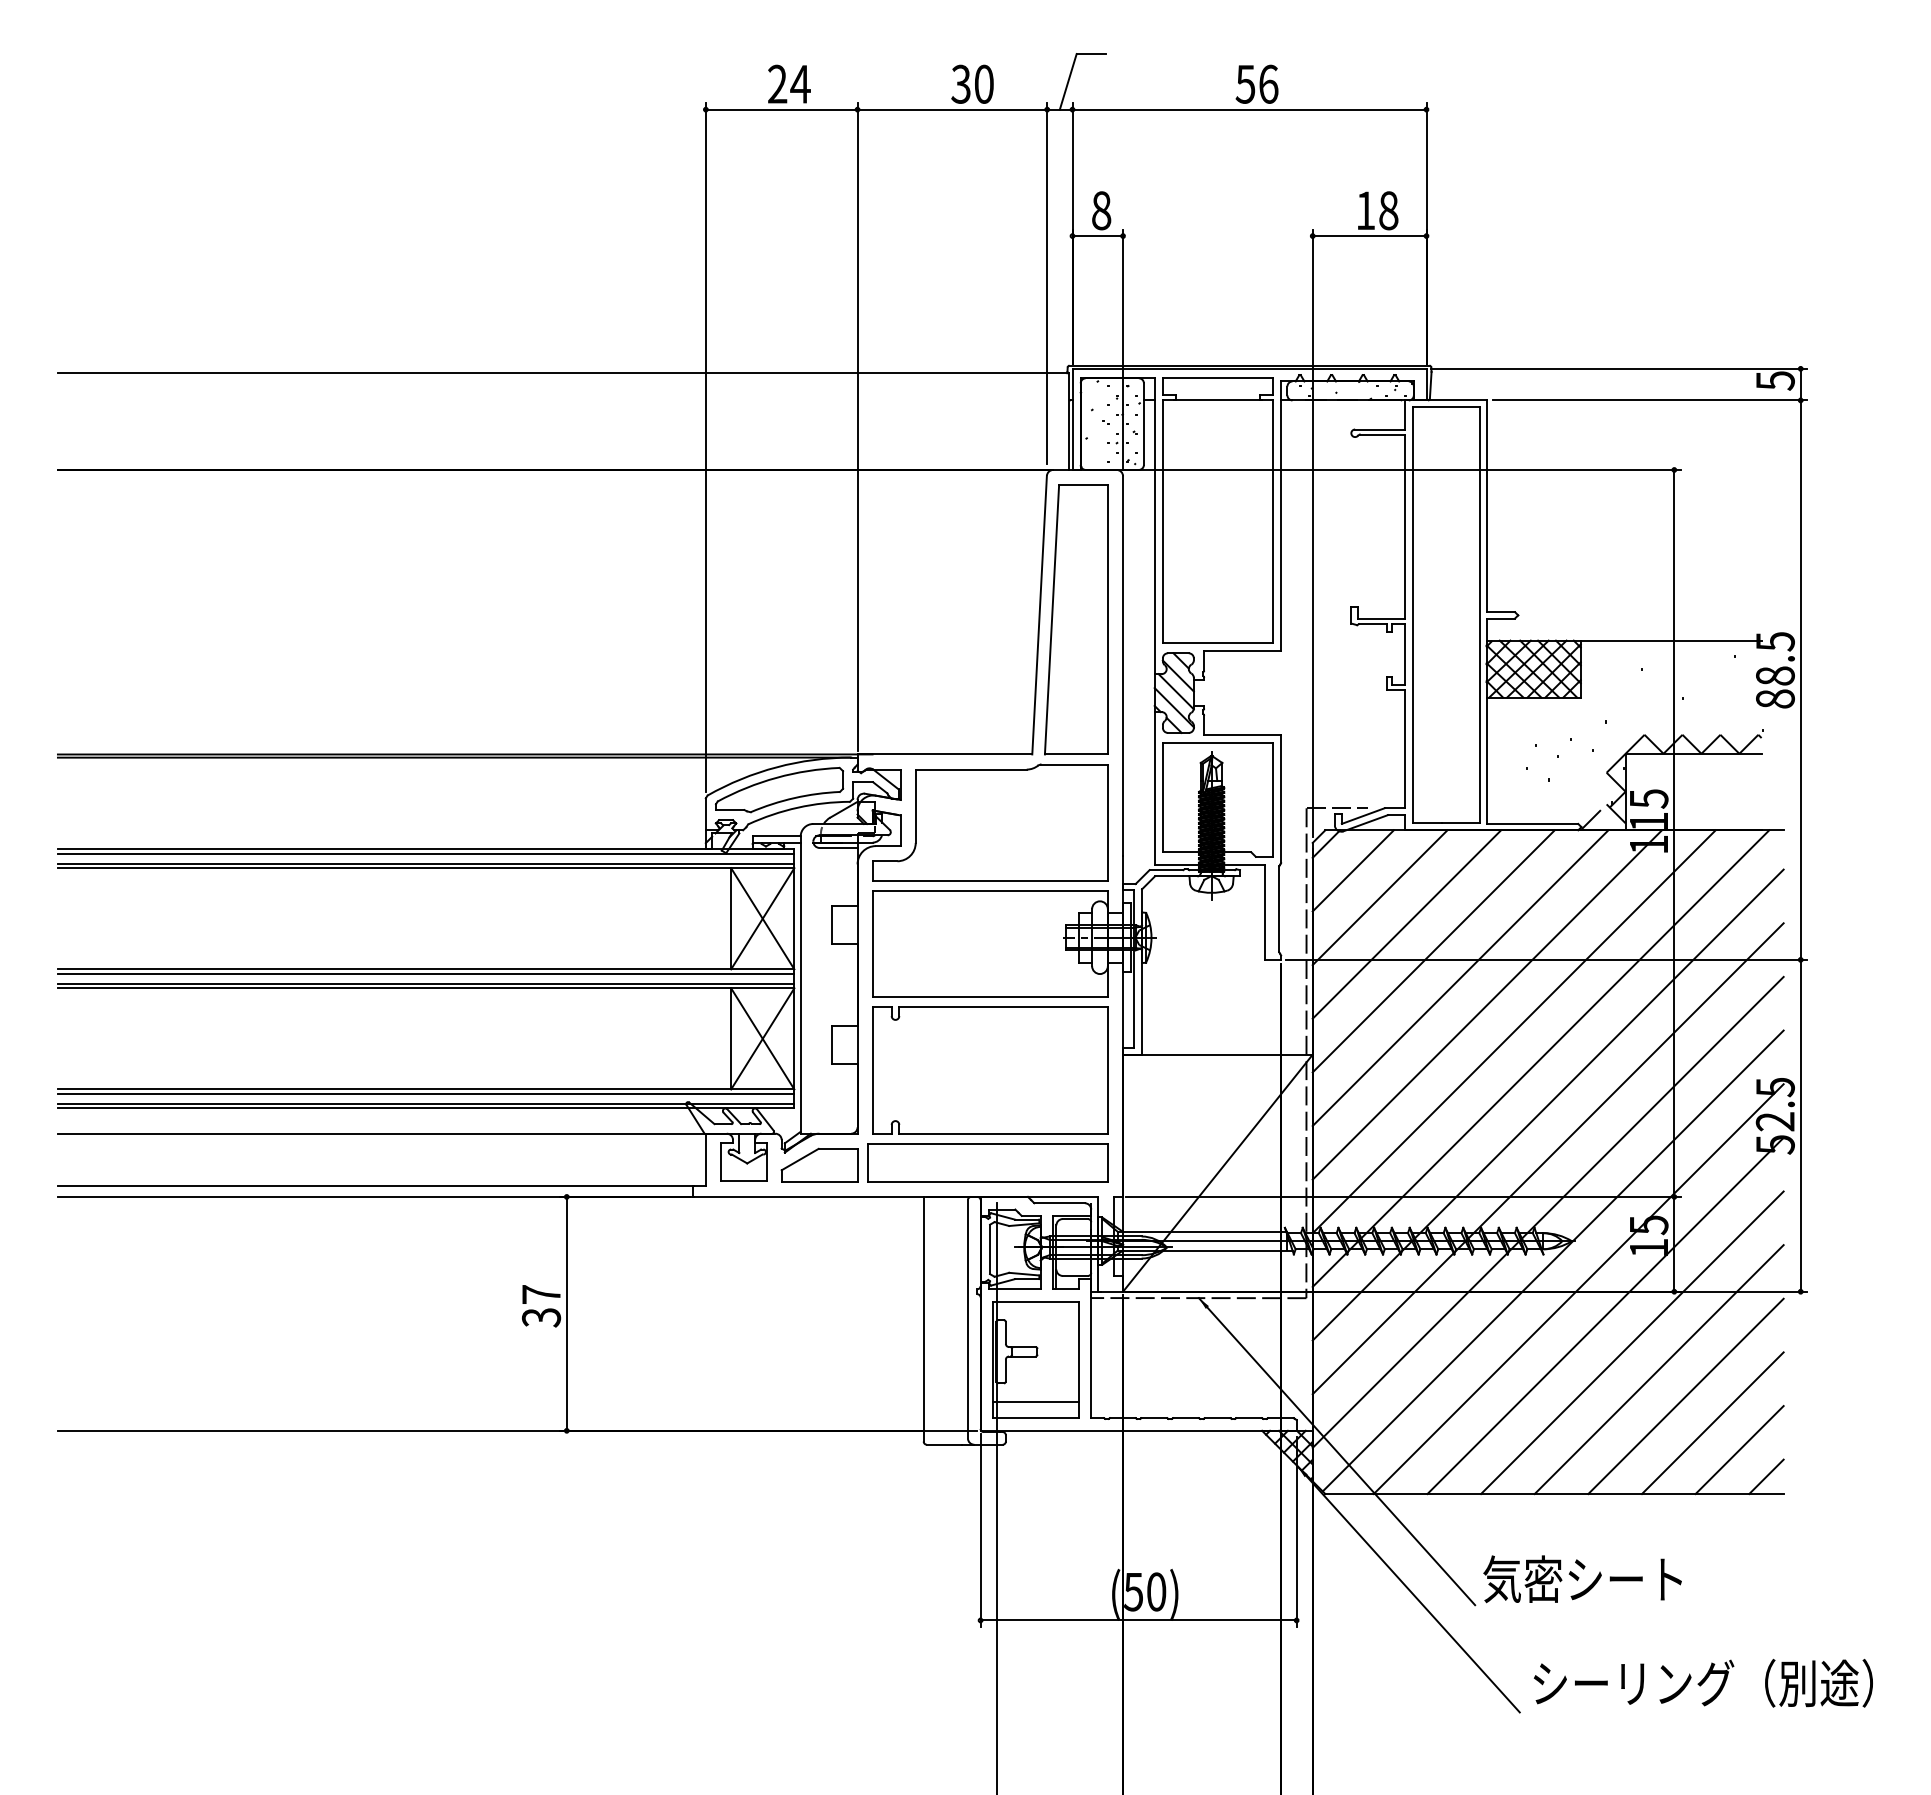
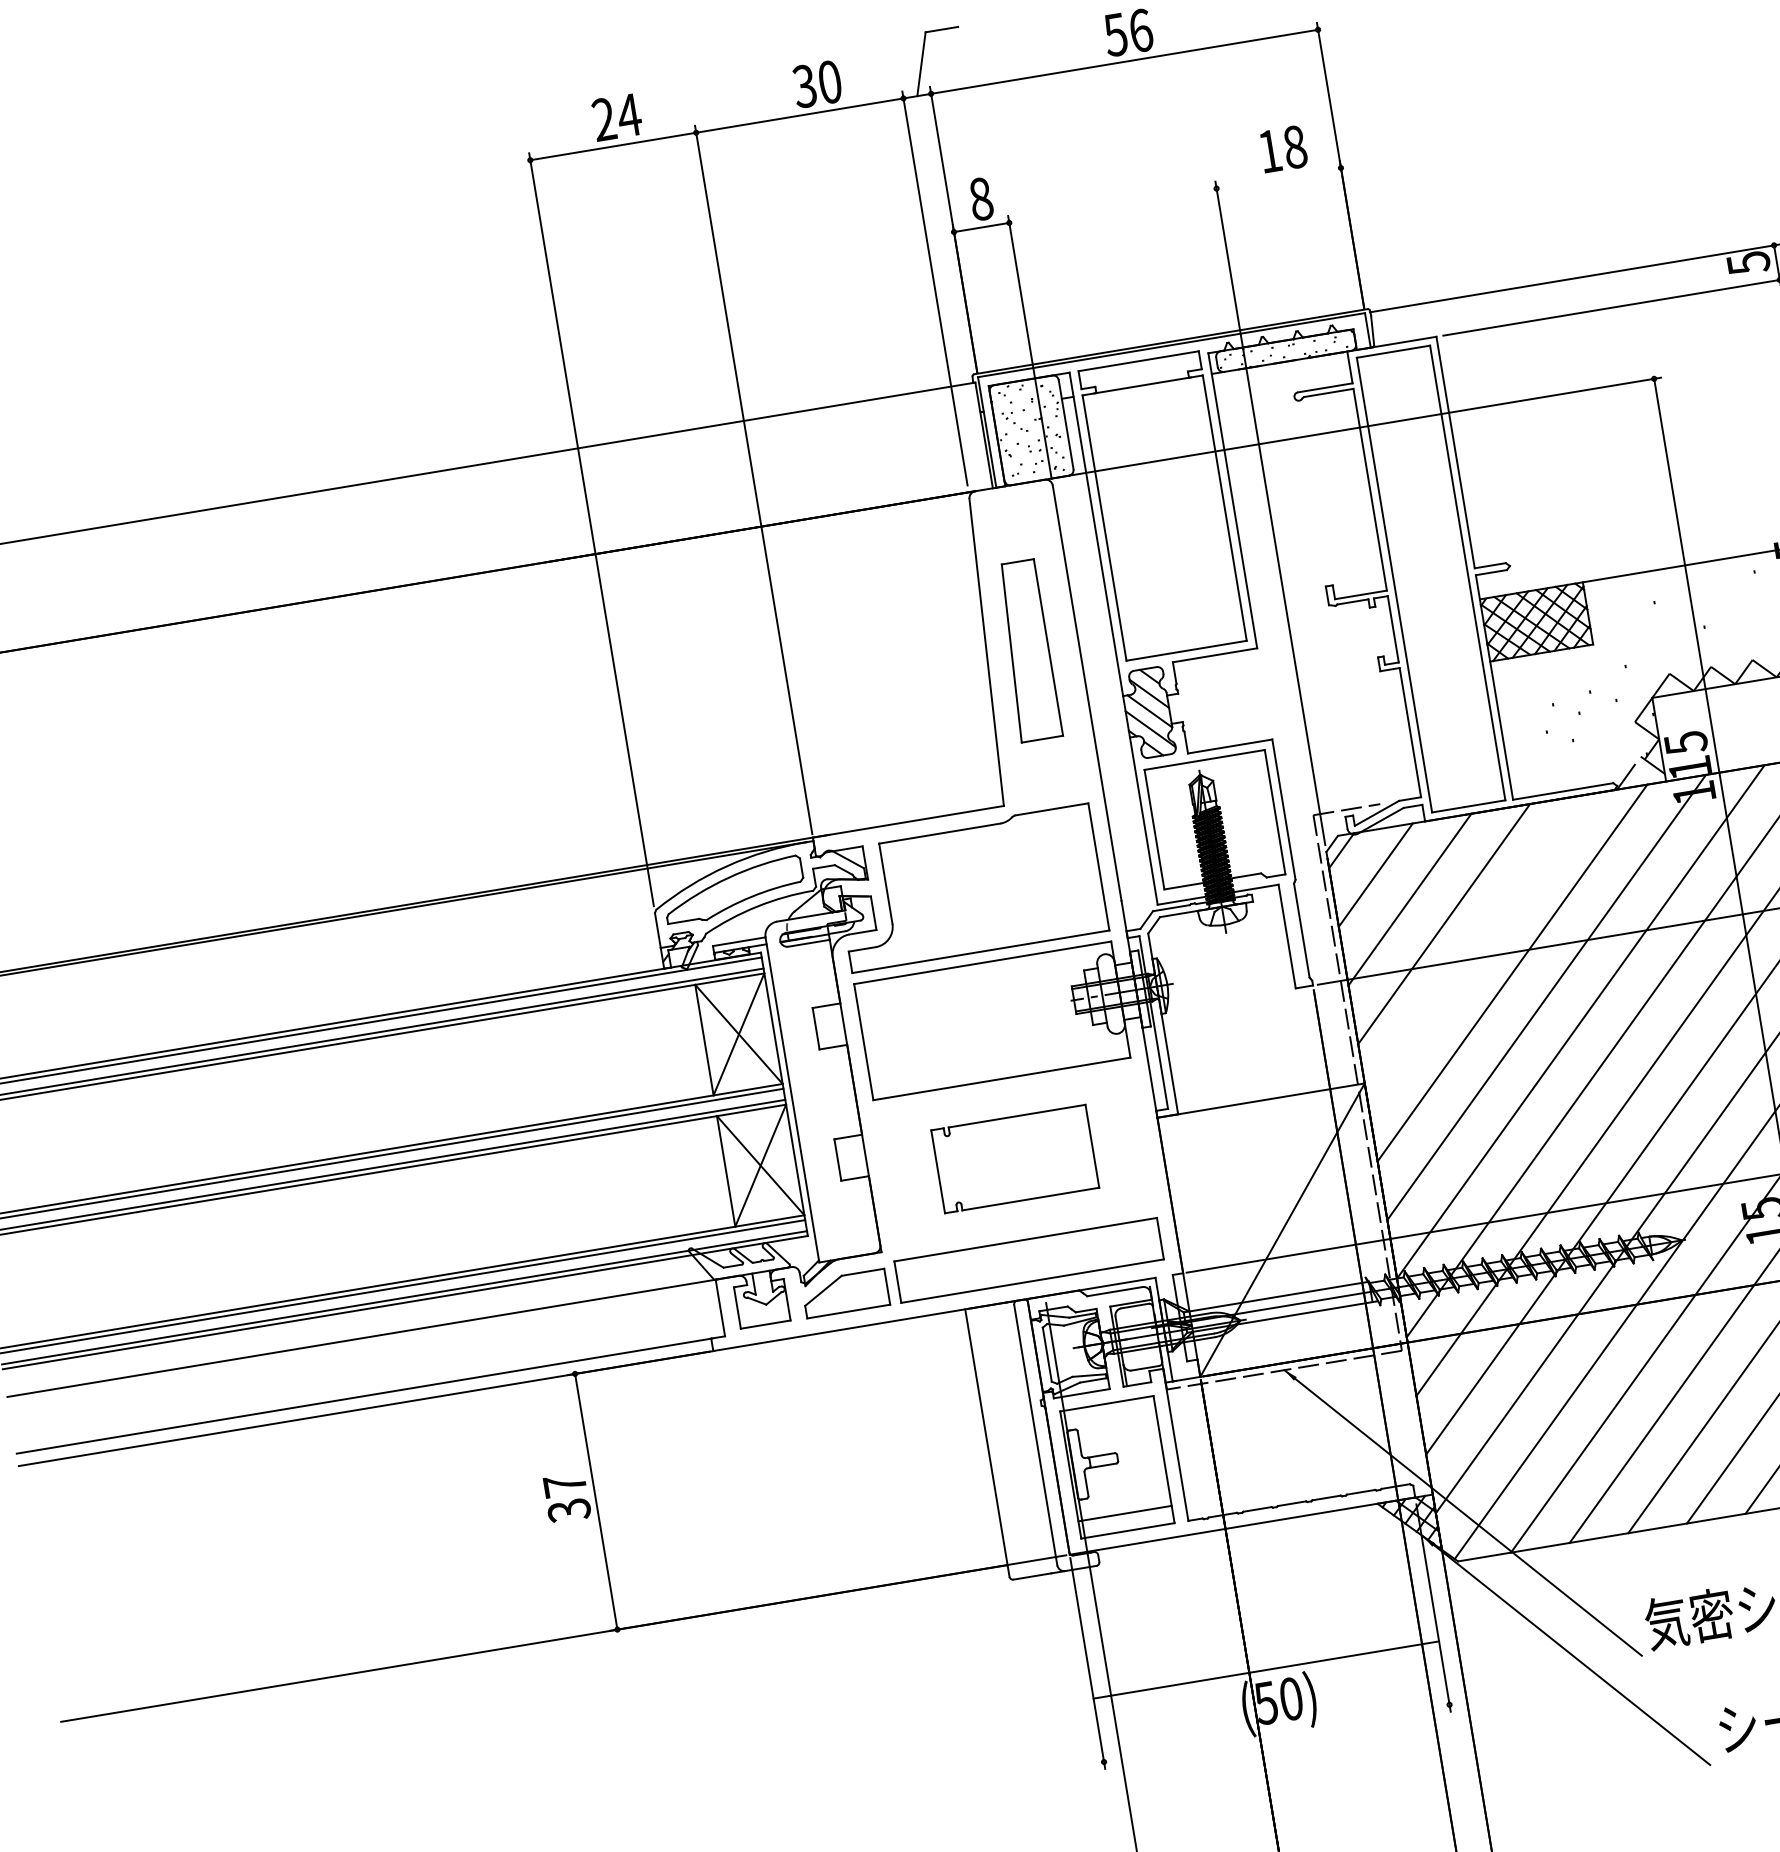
line: (1369, 236) -> (1278, 178), removed
part: (1076, 619) -> (1027, 650), size x0.6
line: (1433, 951) -> (1478, 948), removed
part: (990, 1070) -> (1015, 1159), size x0.6
line: (1138, 1620) -> (1266, 1670), moved

